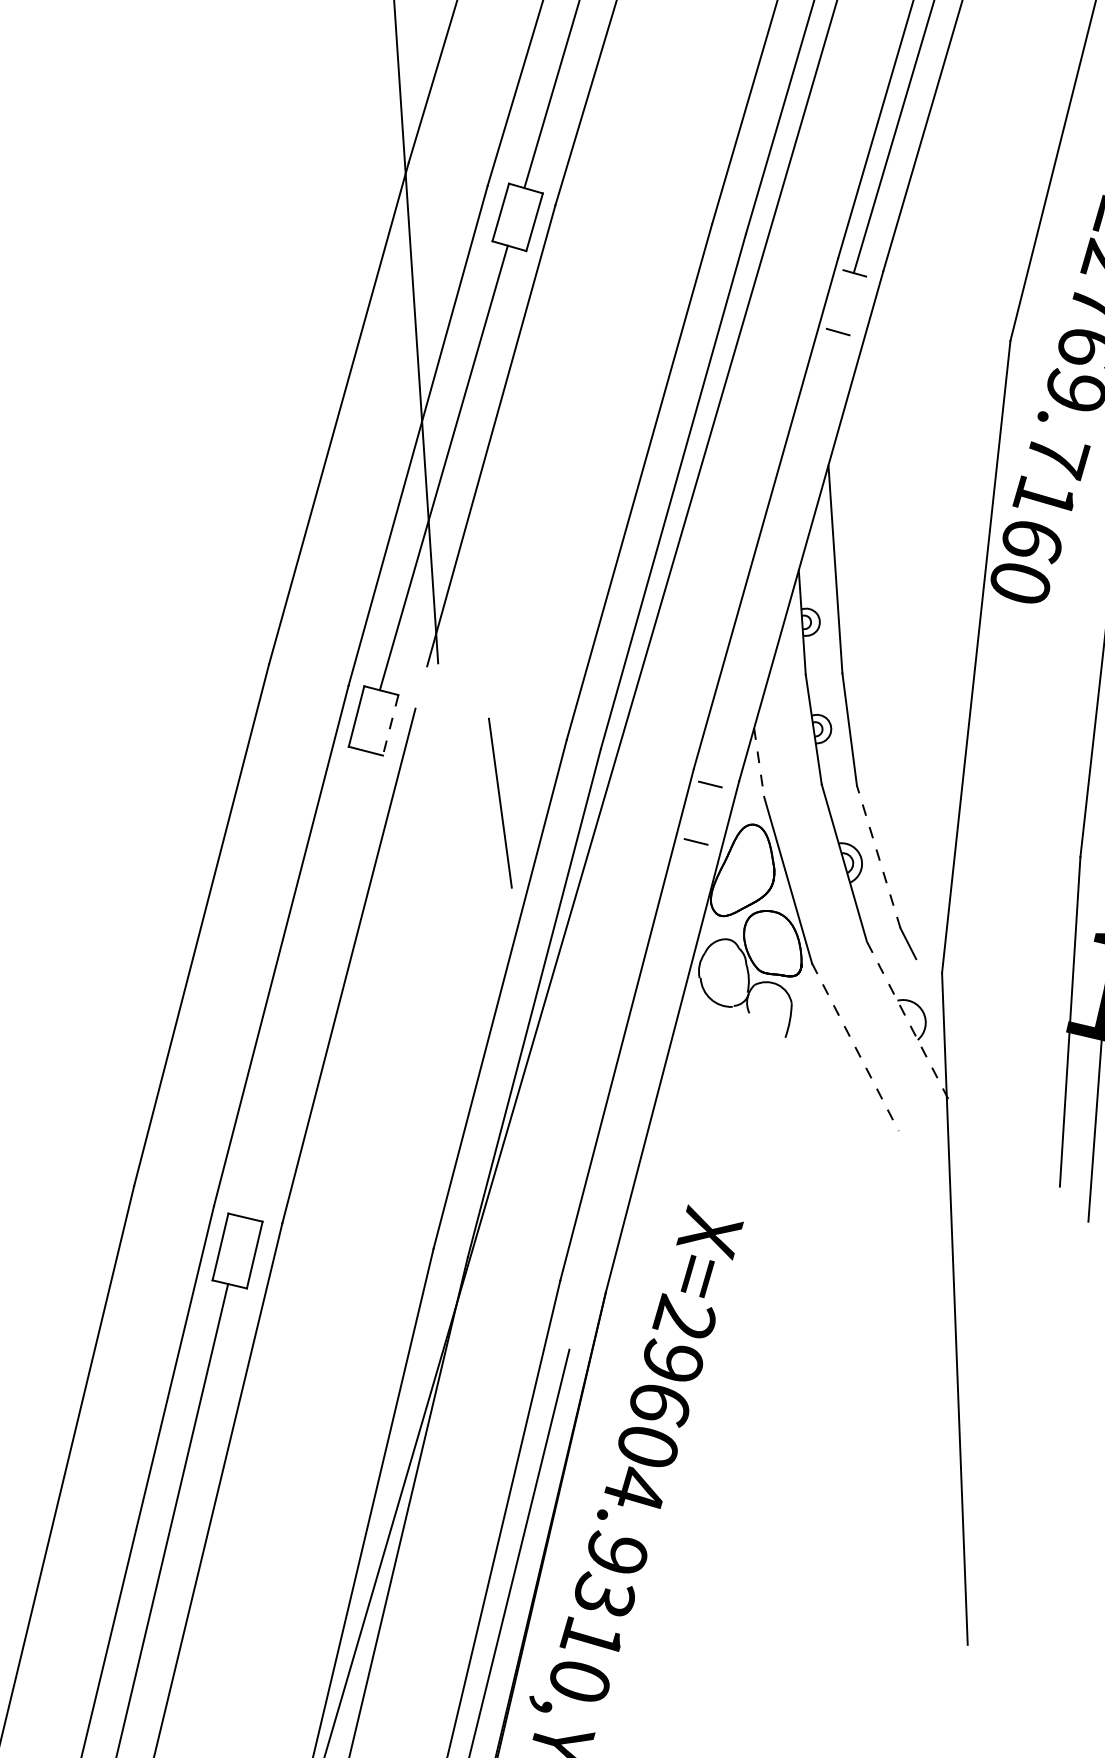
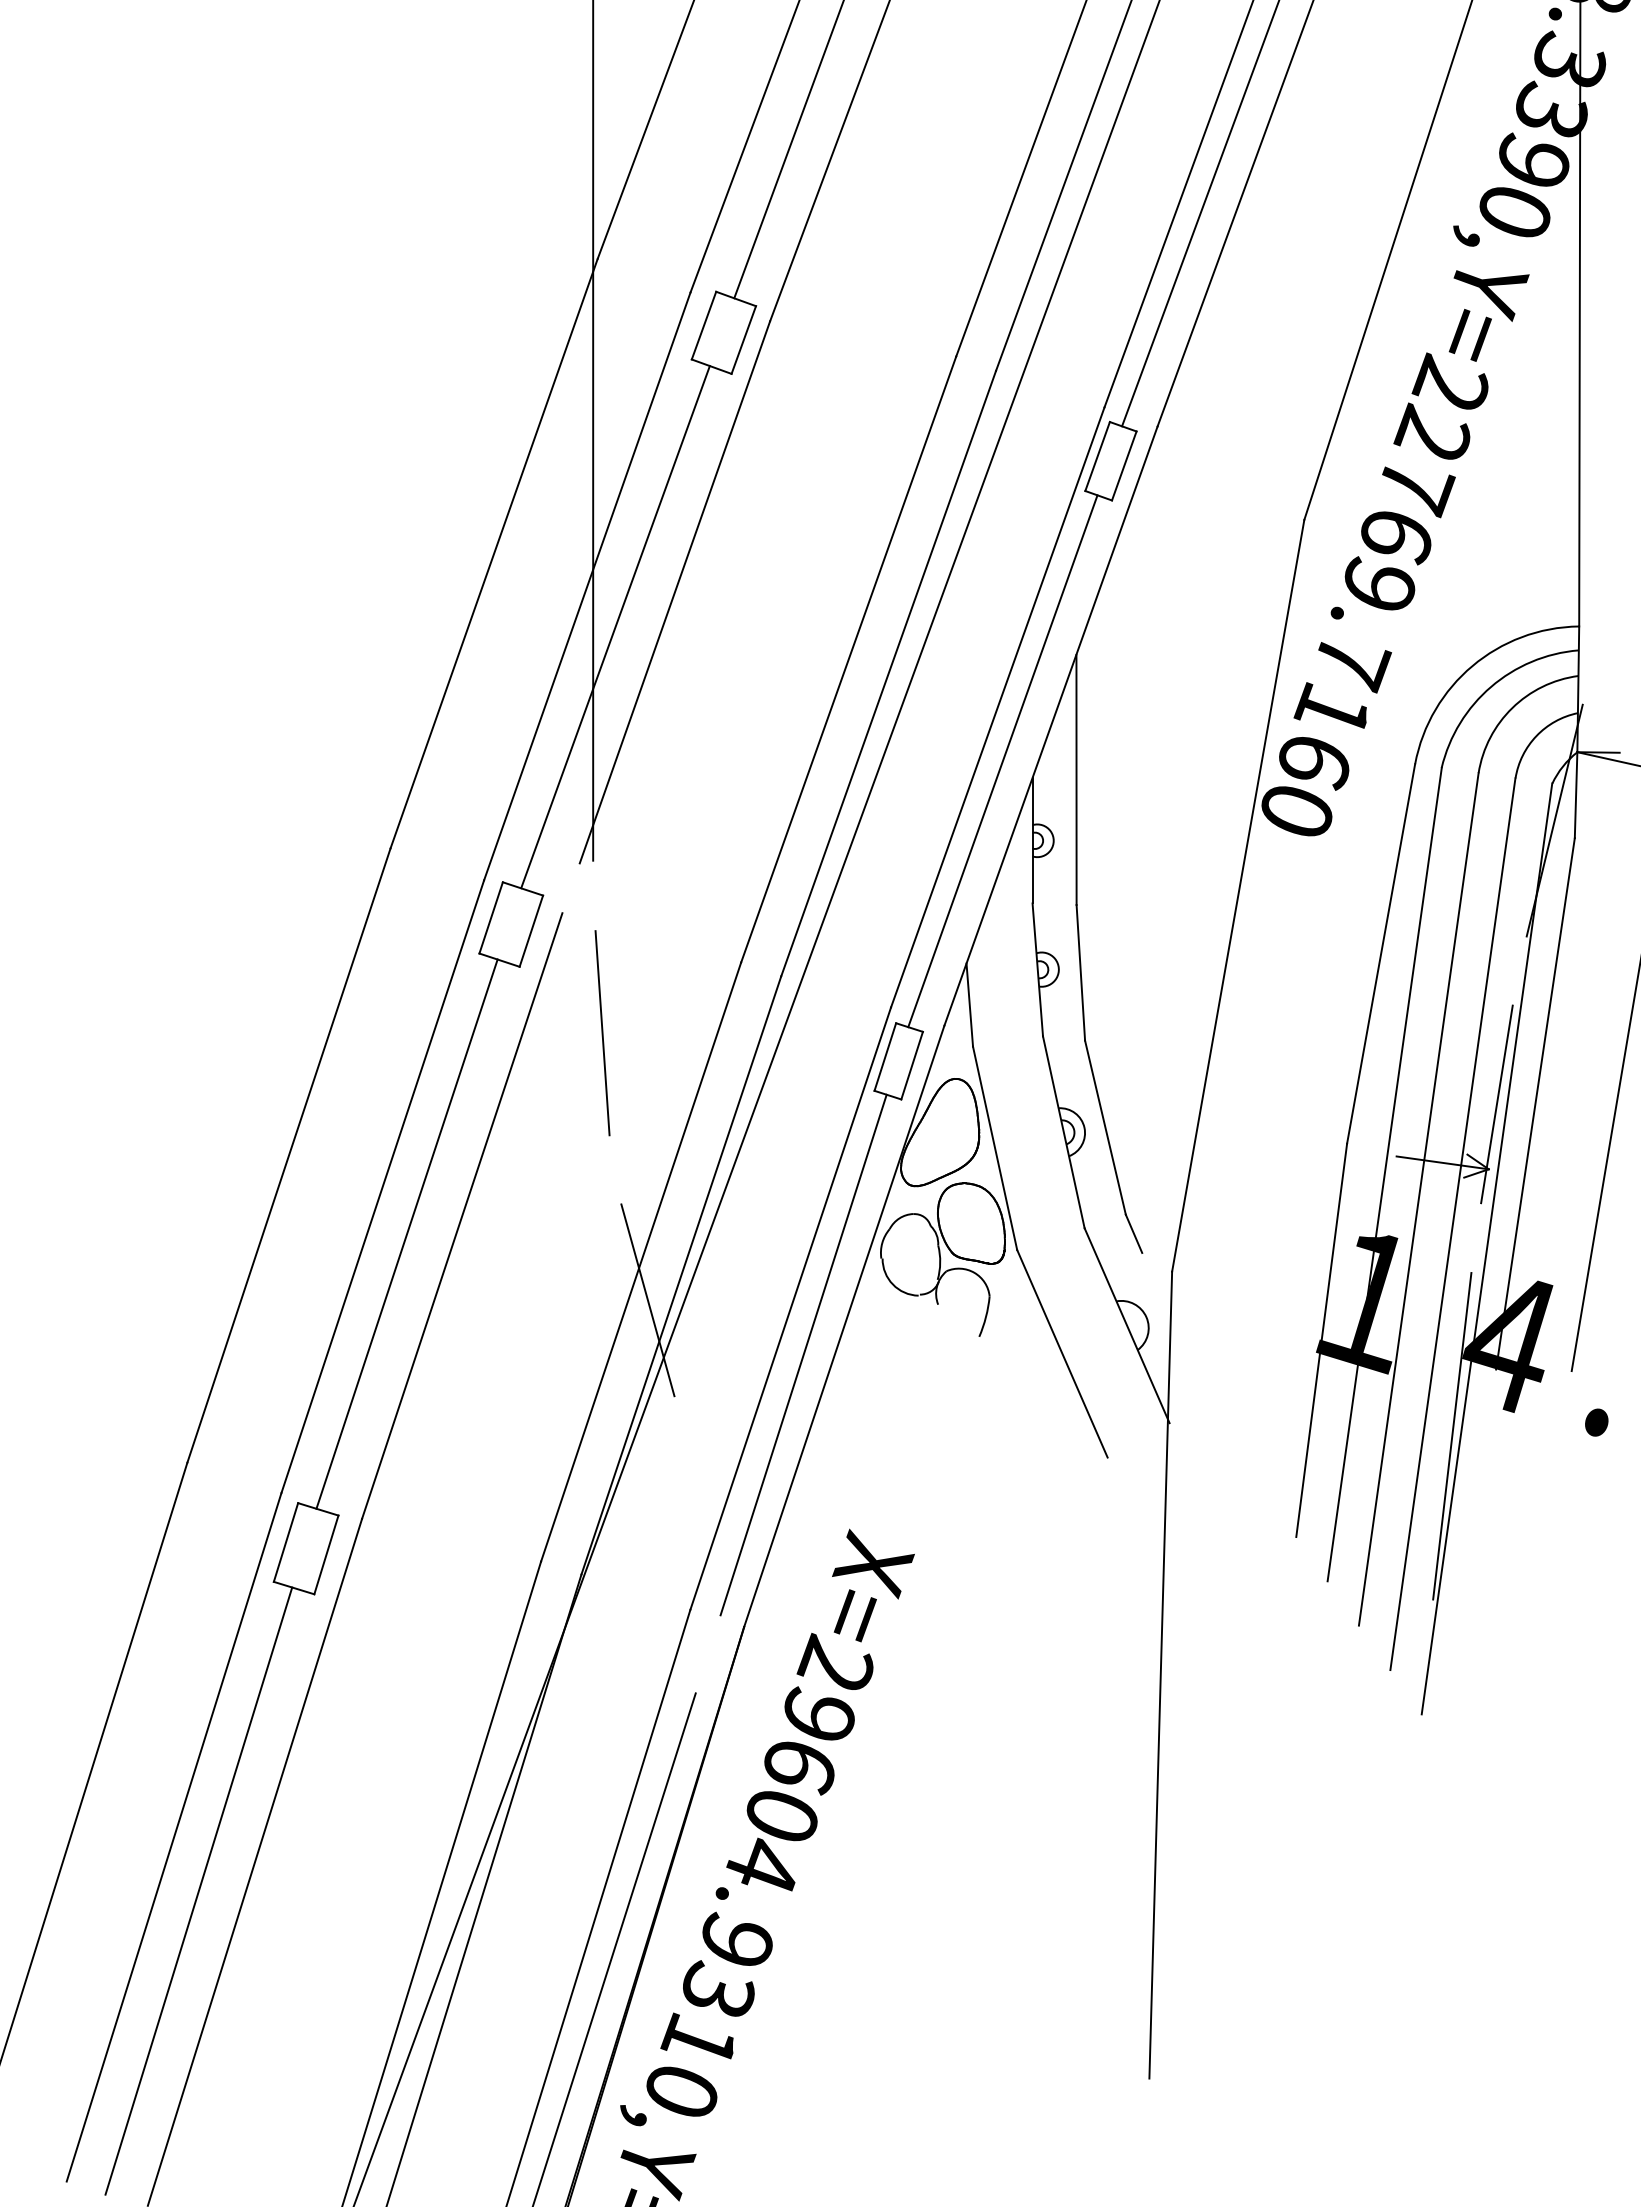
line: (835, 299) -> (1097, 456), added
line: (857, 305) -> (1124, 465), added
line: (772, 558) -> (1002, 761), added
line: (390, 725) -> (531, 931), dashed -> solid
line: (758, 762) -> (969, 1005), dashed -> solid
line: (500, 803) -> (602, 1033), moved
line: (691, 809) -> (885, 1056), added
line: (714, 815) -> (911, 1065), added
line: (878, 856) -> (1105, 1127), dashed -> solid
line: (303, 983) -> (406, 1233), added
line: (907, 1020) -> (1126, 1325), dashed -> solid
line: (507, 1025) -> (647, 1300), added
line: (855, 1047) -> (1062, 1354), dashed -> solid
line: (640, 1062) -> (803, 1354), added

